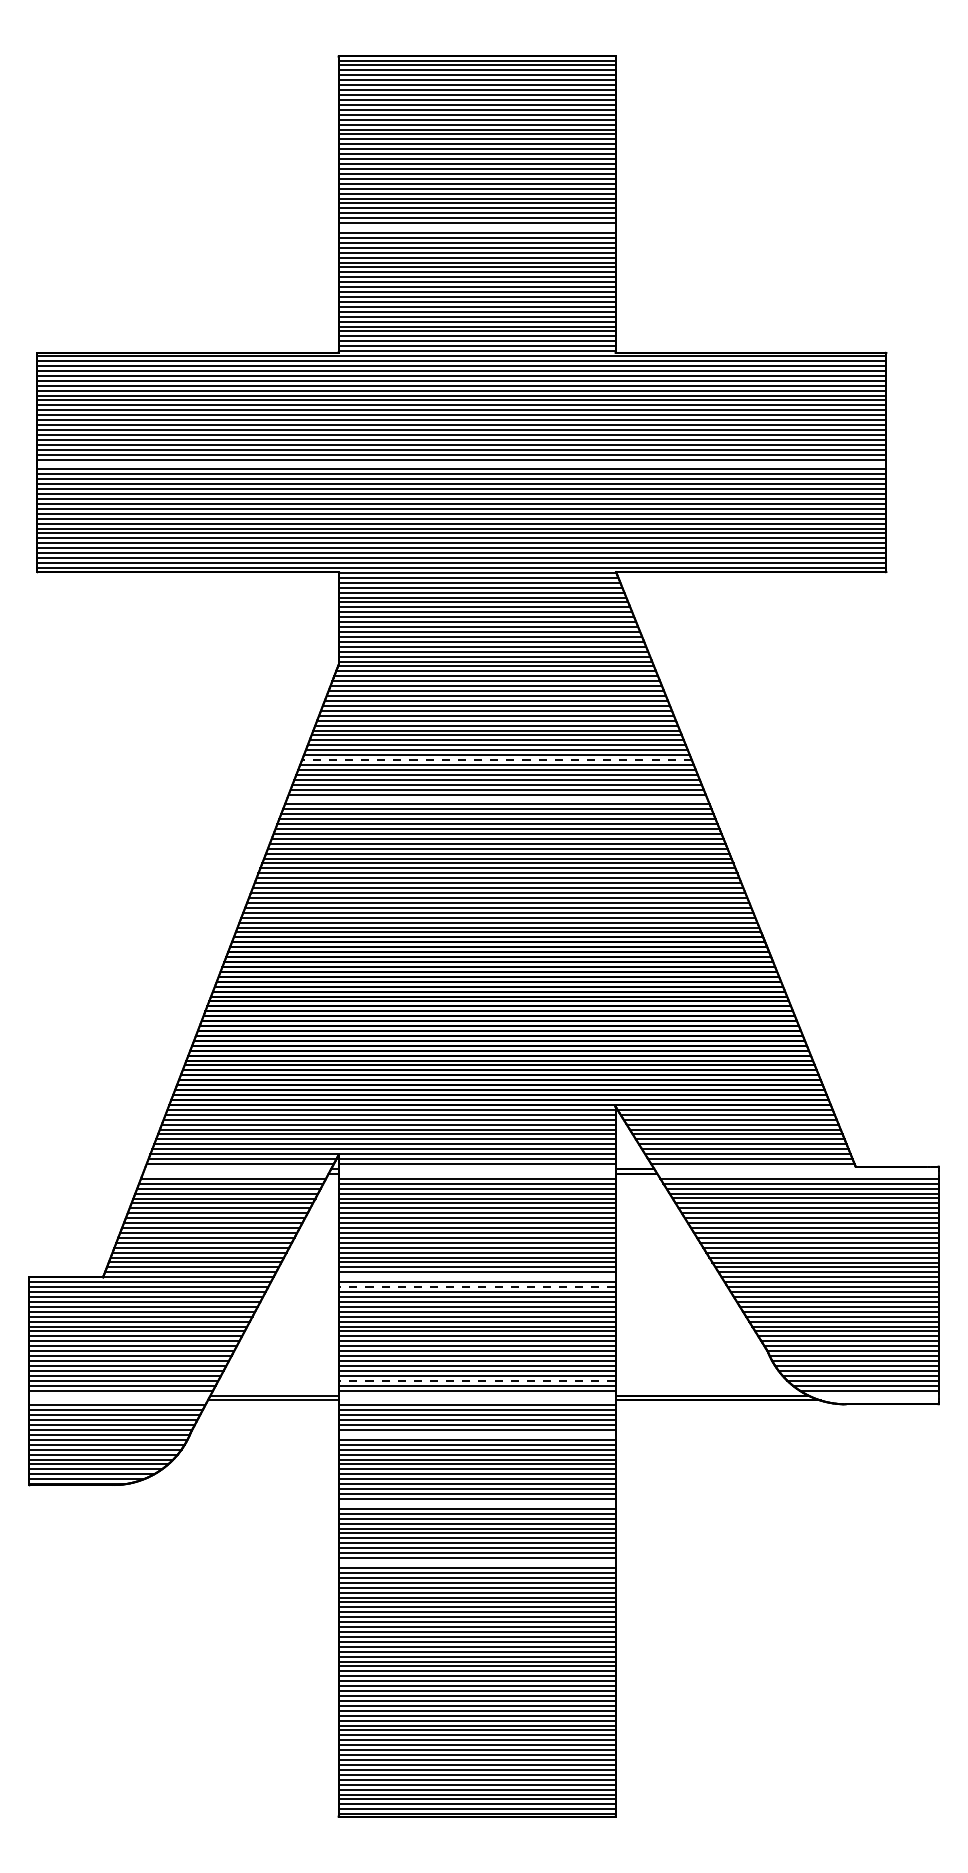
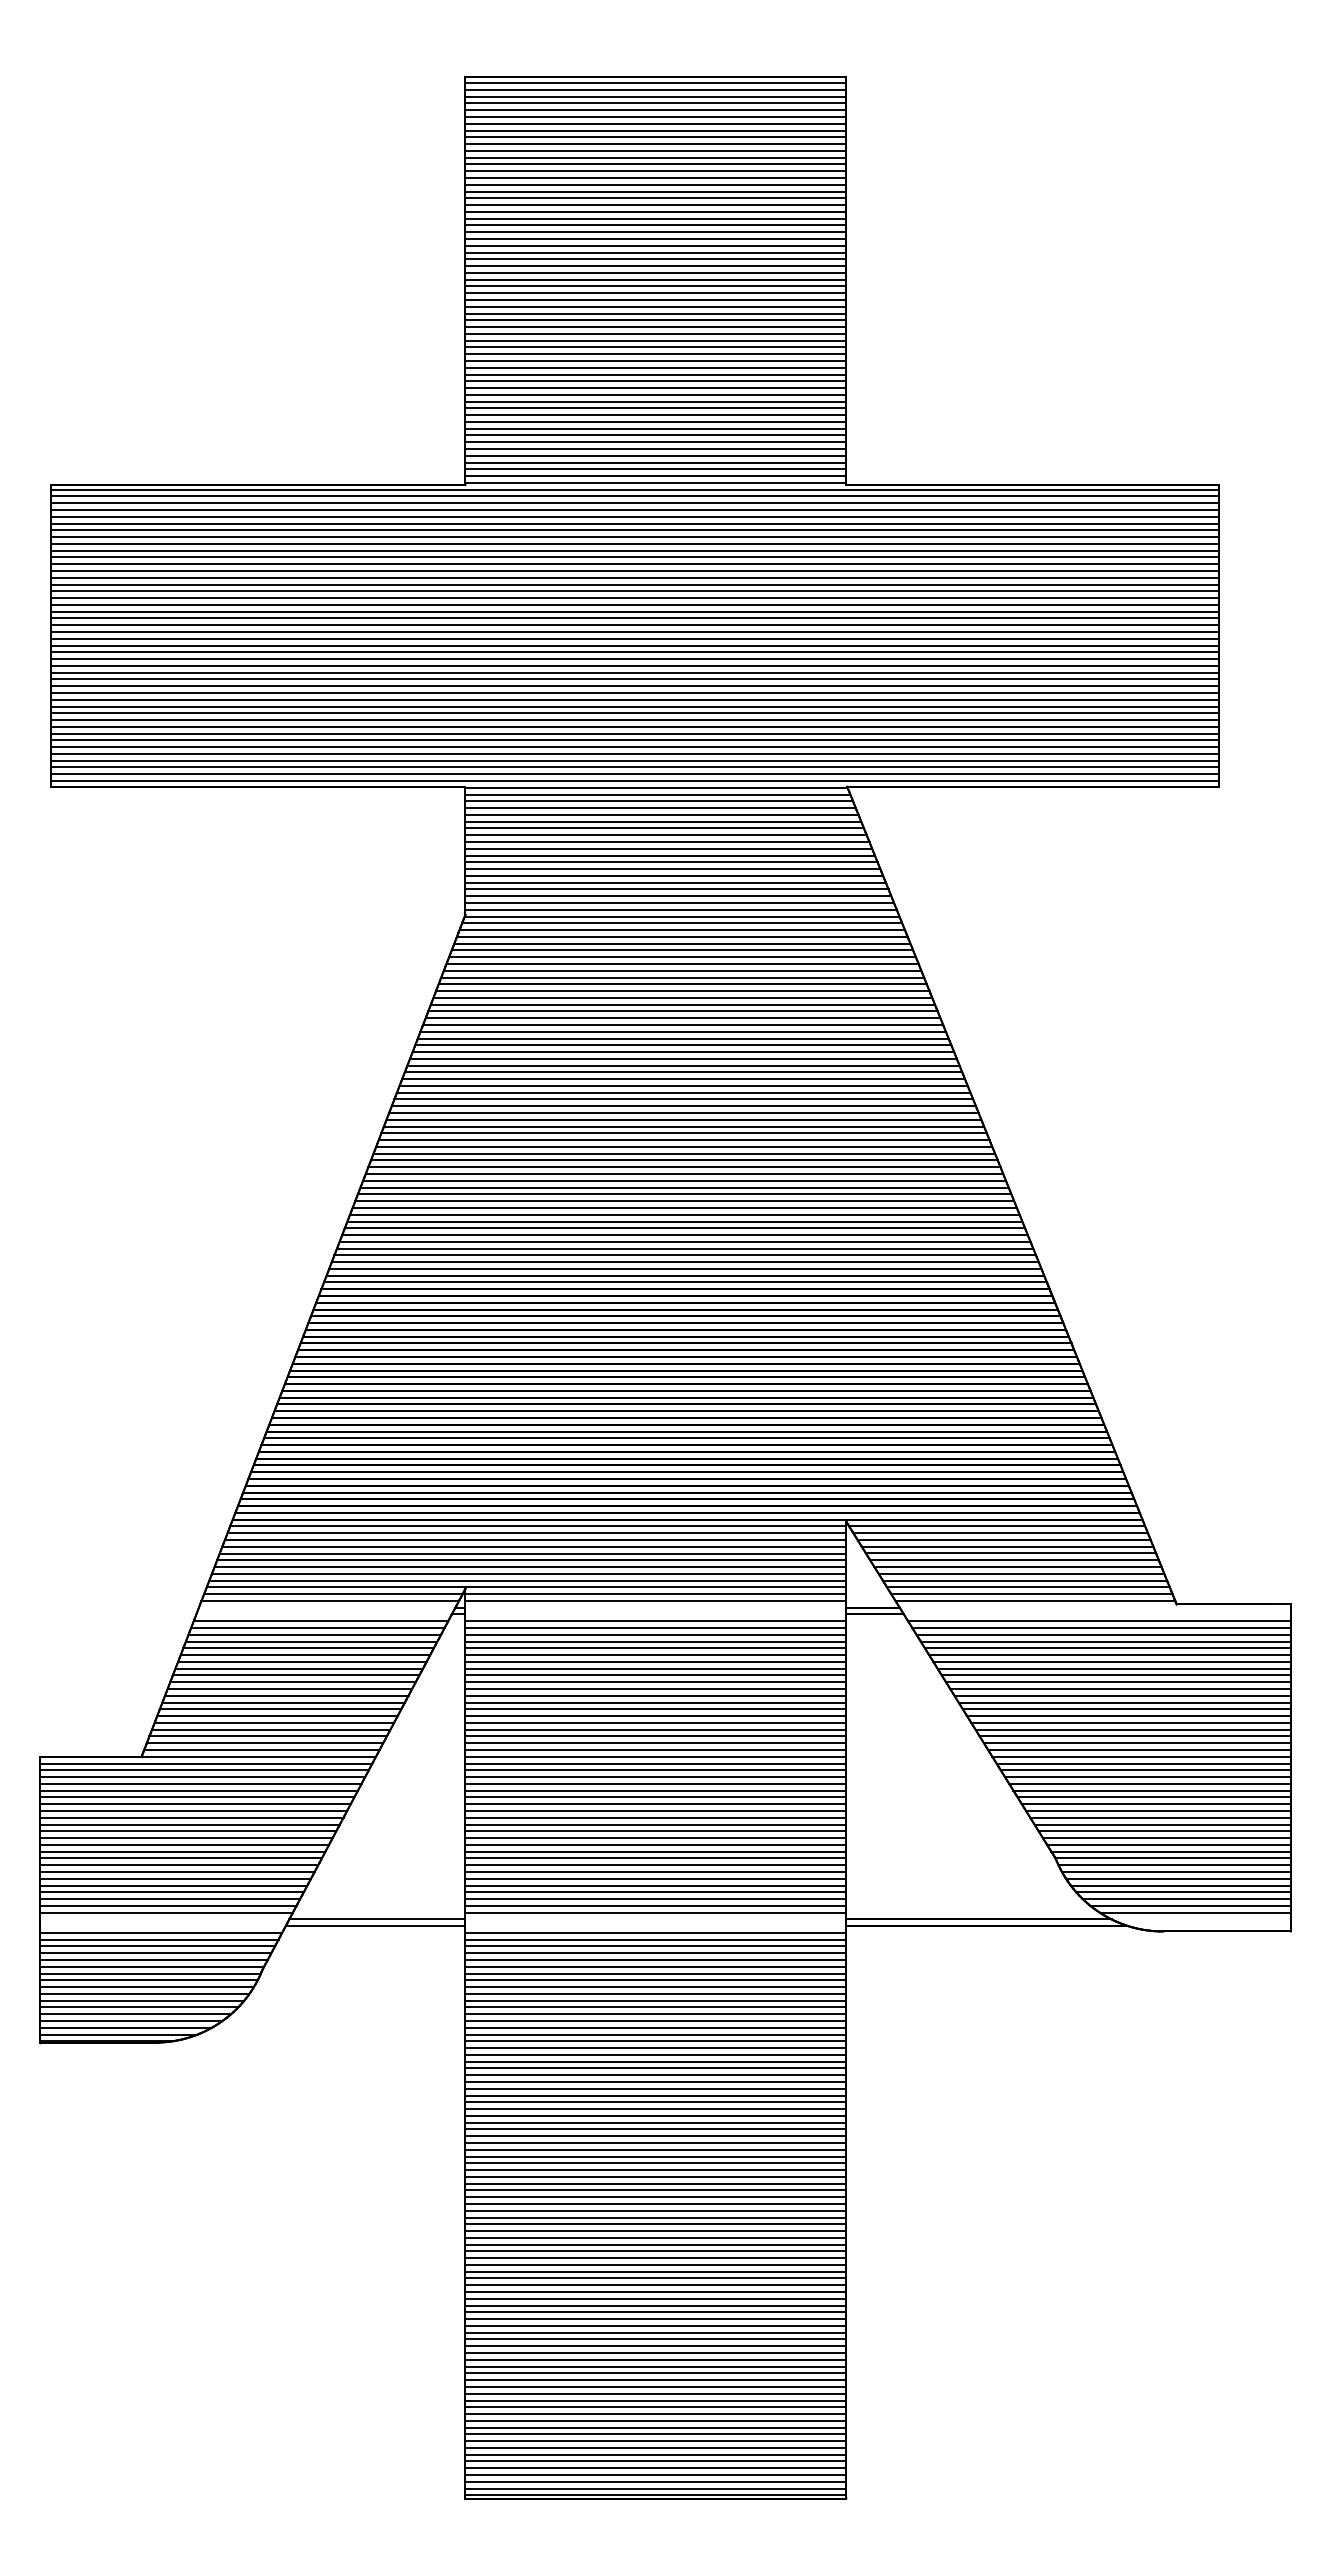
line: (476, 228) -> (655, 313), added
line: (462, 464) -> (635, 638), added
line: (496, 760) -> (682, 1045), dashed -> solid
line: (497, 799) -> (683, 1099), added
line: (476, 1277) -> (655, 1756), added
line: (476, 1287) -> (655, 1770), dashed -> solid
line: (476, 1381) -> (655, 1899), dashed -> solid
line: (476, 1434) -> (655, 1973), added
line: (476, 1503) -> (655, 2068), added
line: (476, 1562) -> (655, 2149), added

